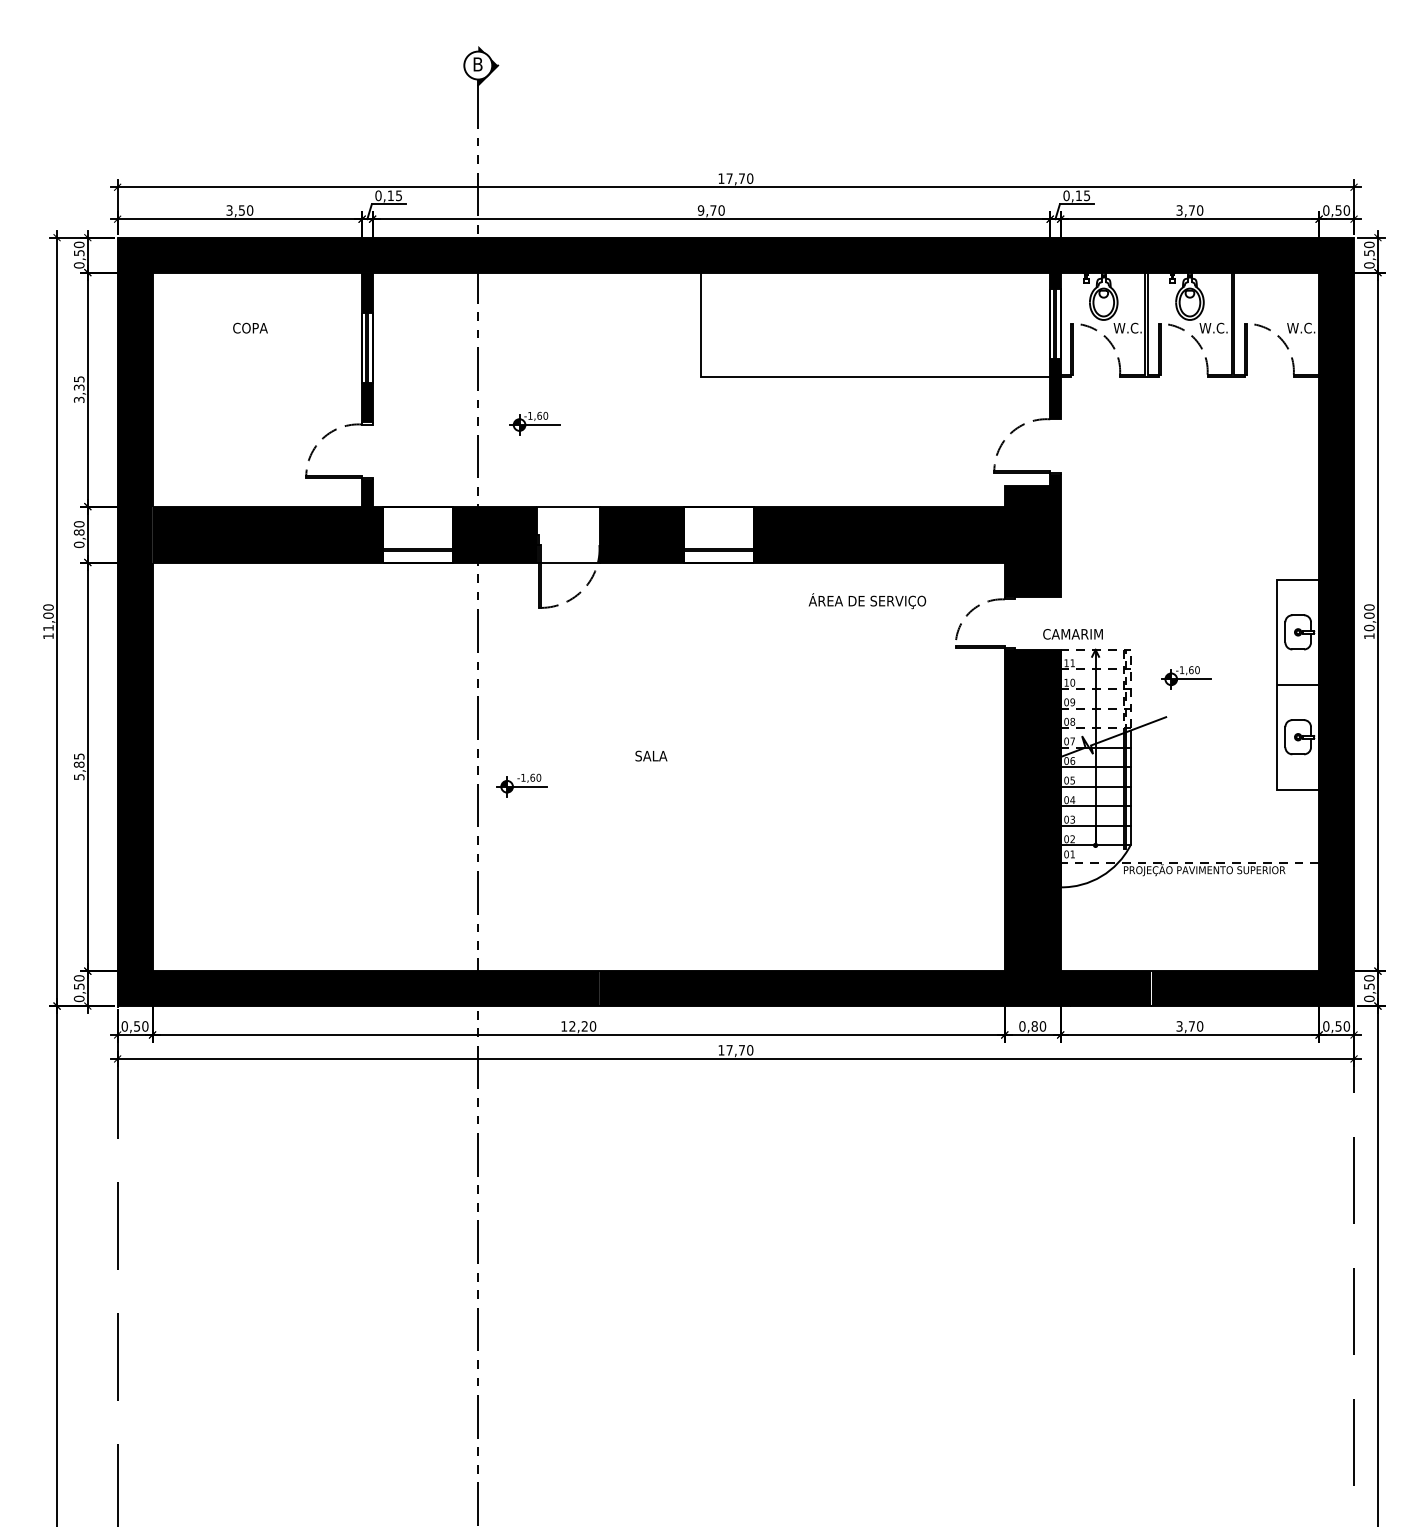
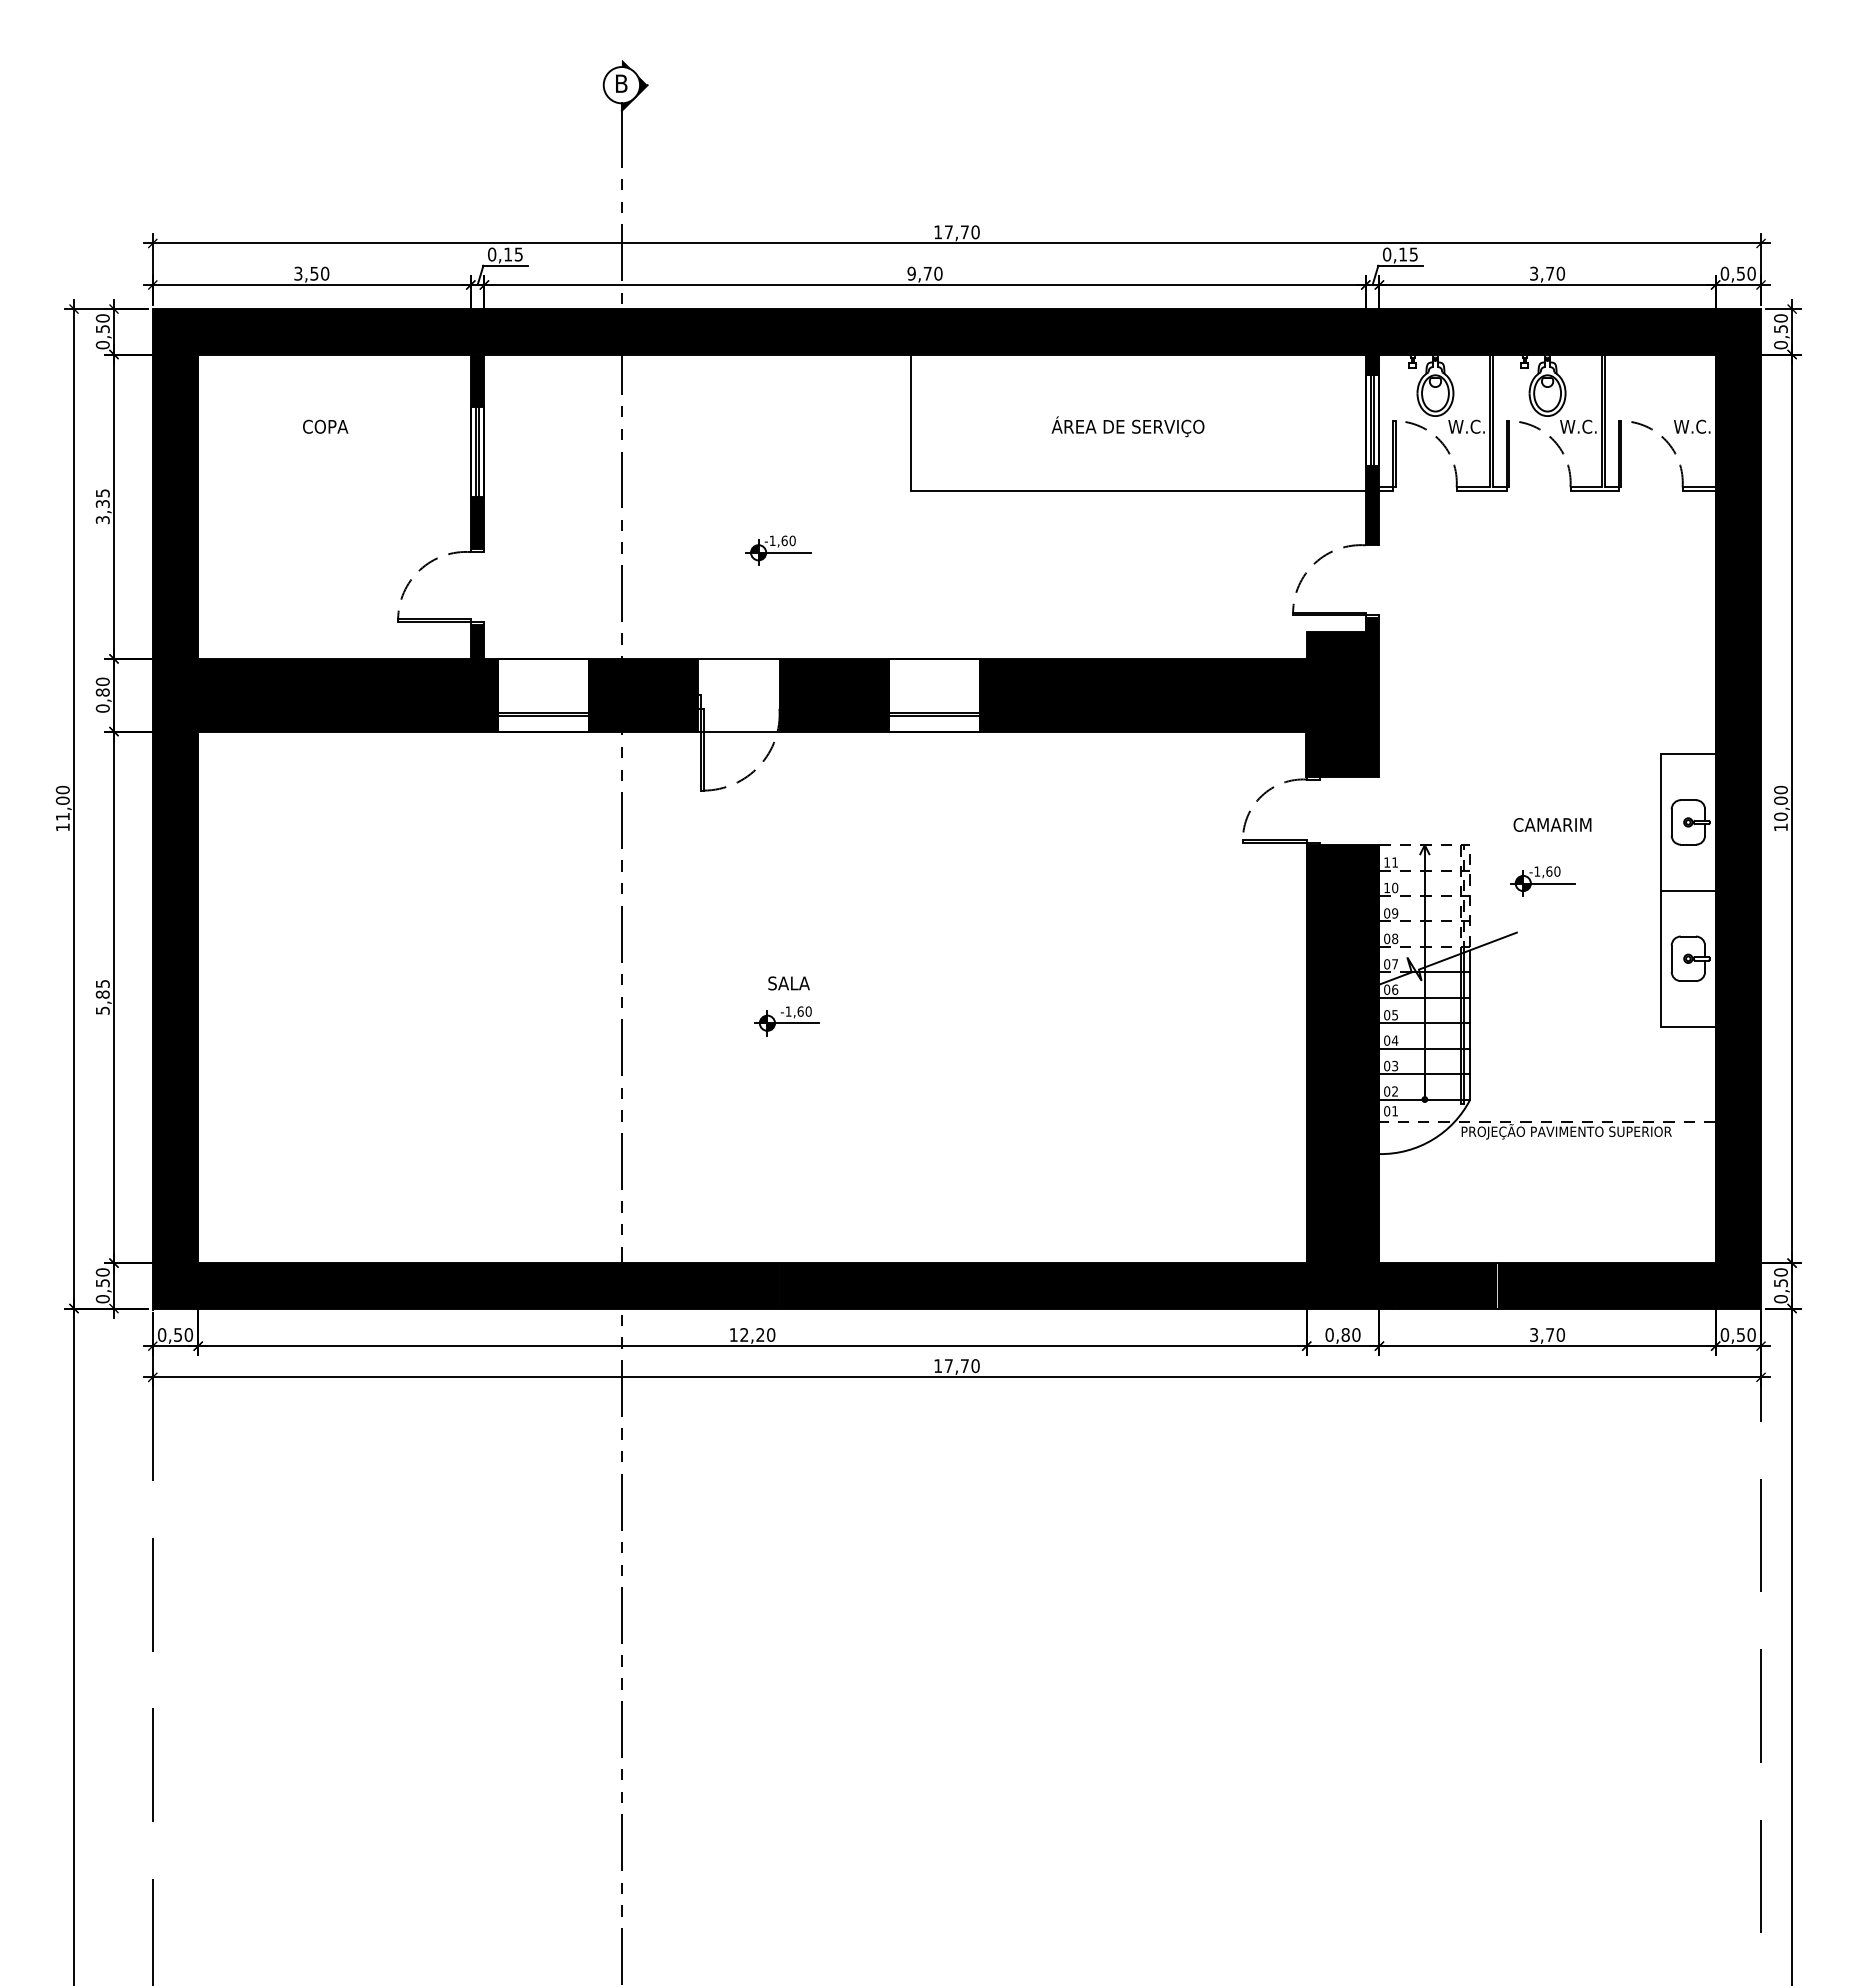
part: (534, 423) -> (778, 550), moved
text: (866, 600) -> (1127, 426), moved
text: (1073, 633) -> (1552, 824), moved
text: (650, 756) -> (788, 983), moved
part: (521, 785) -> (786, 1021), moved

